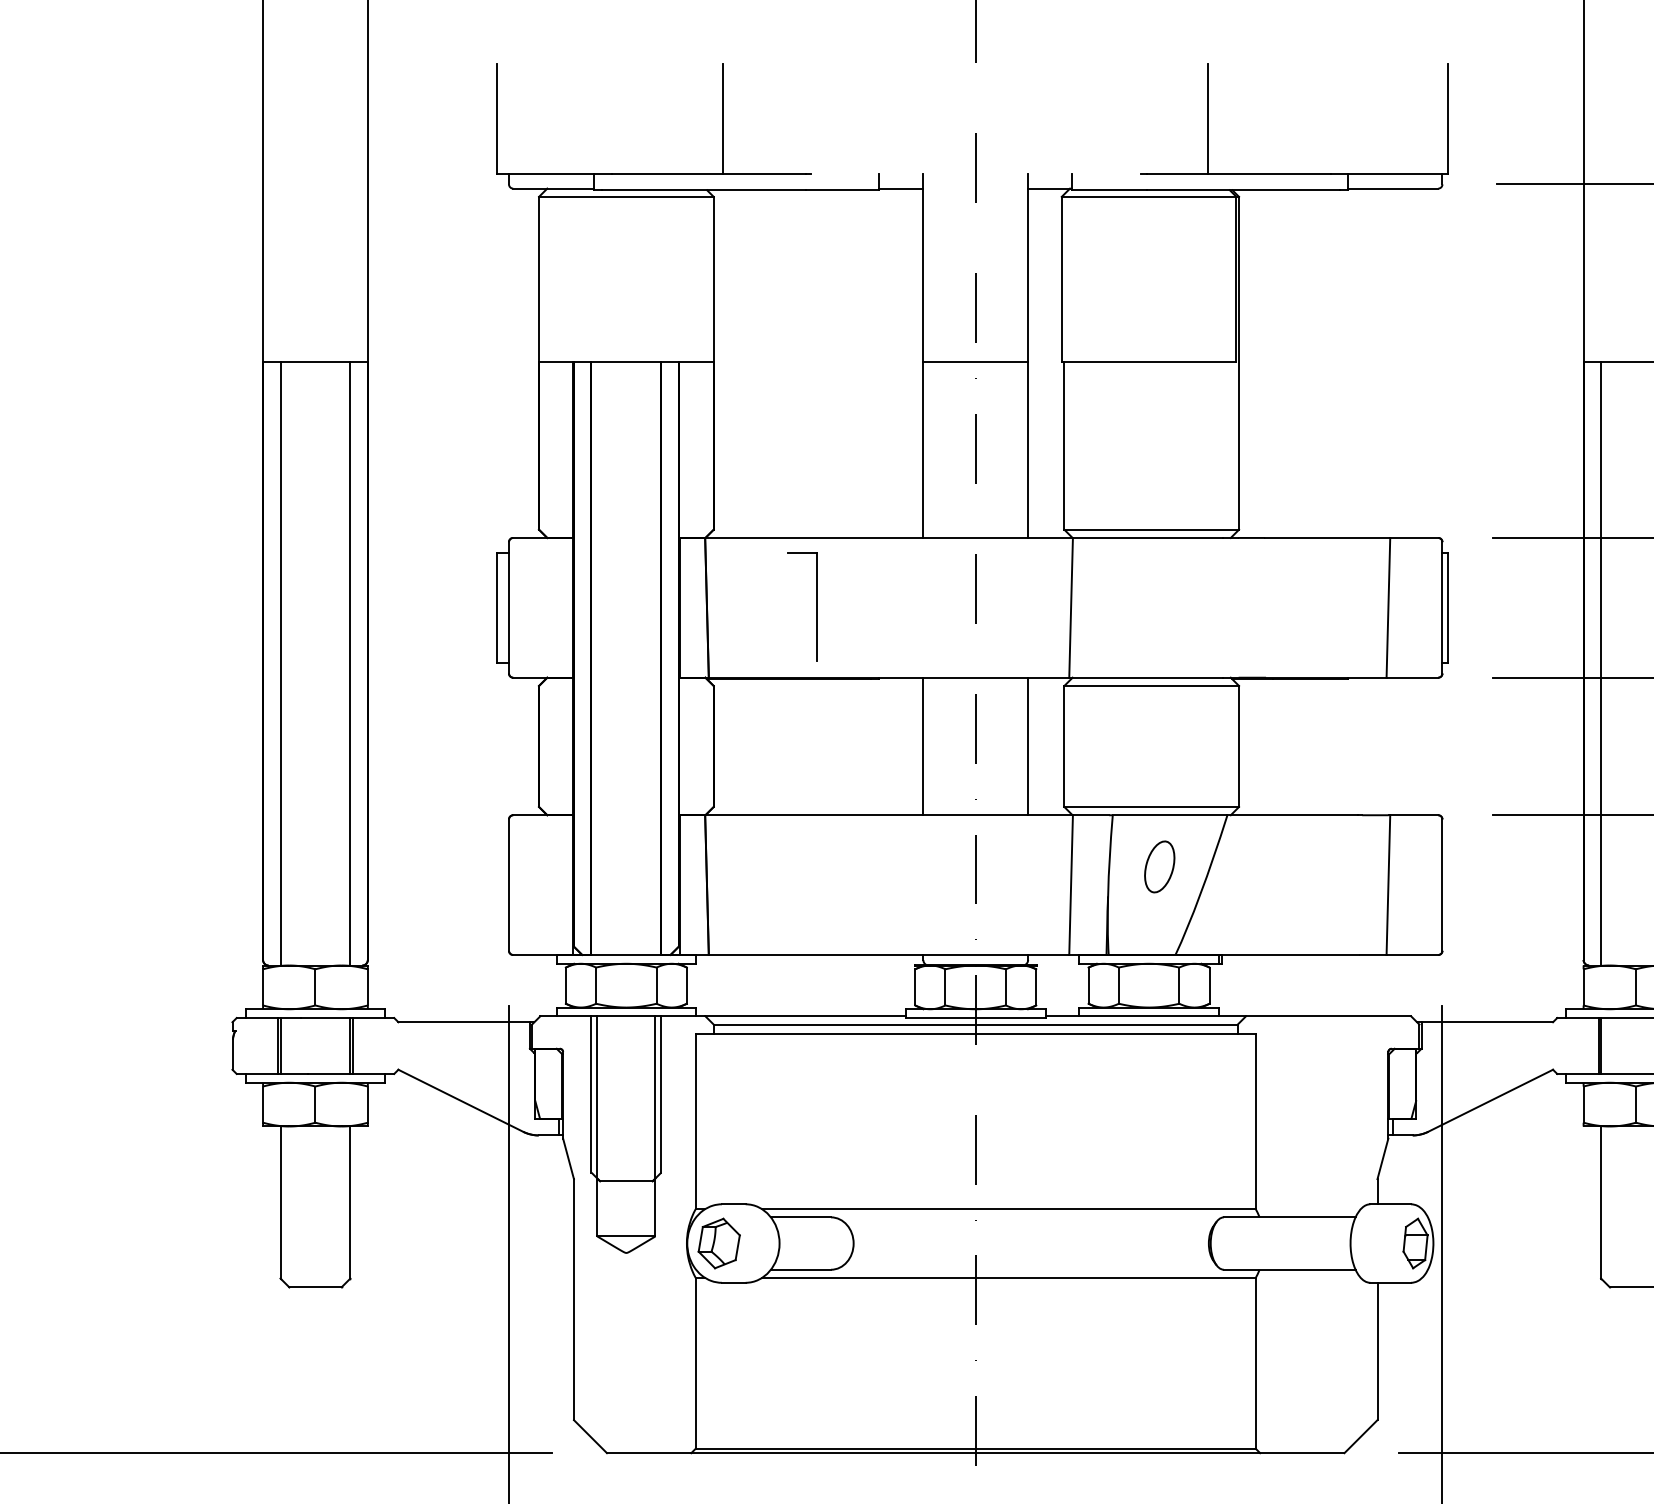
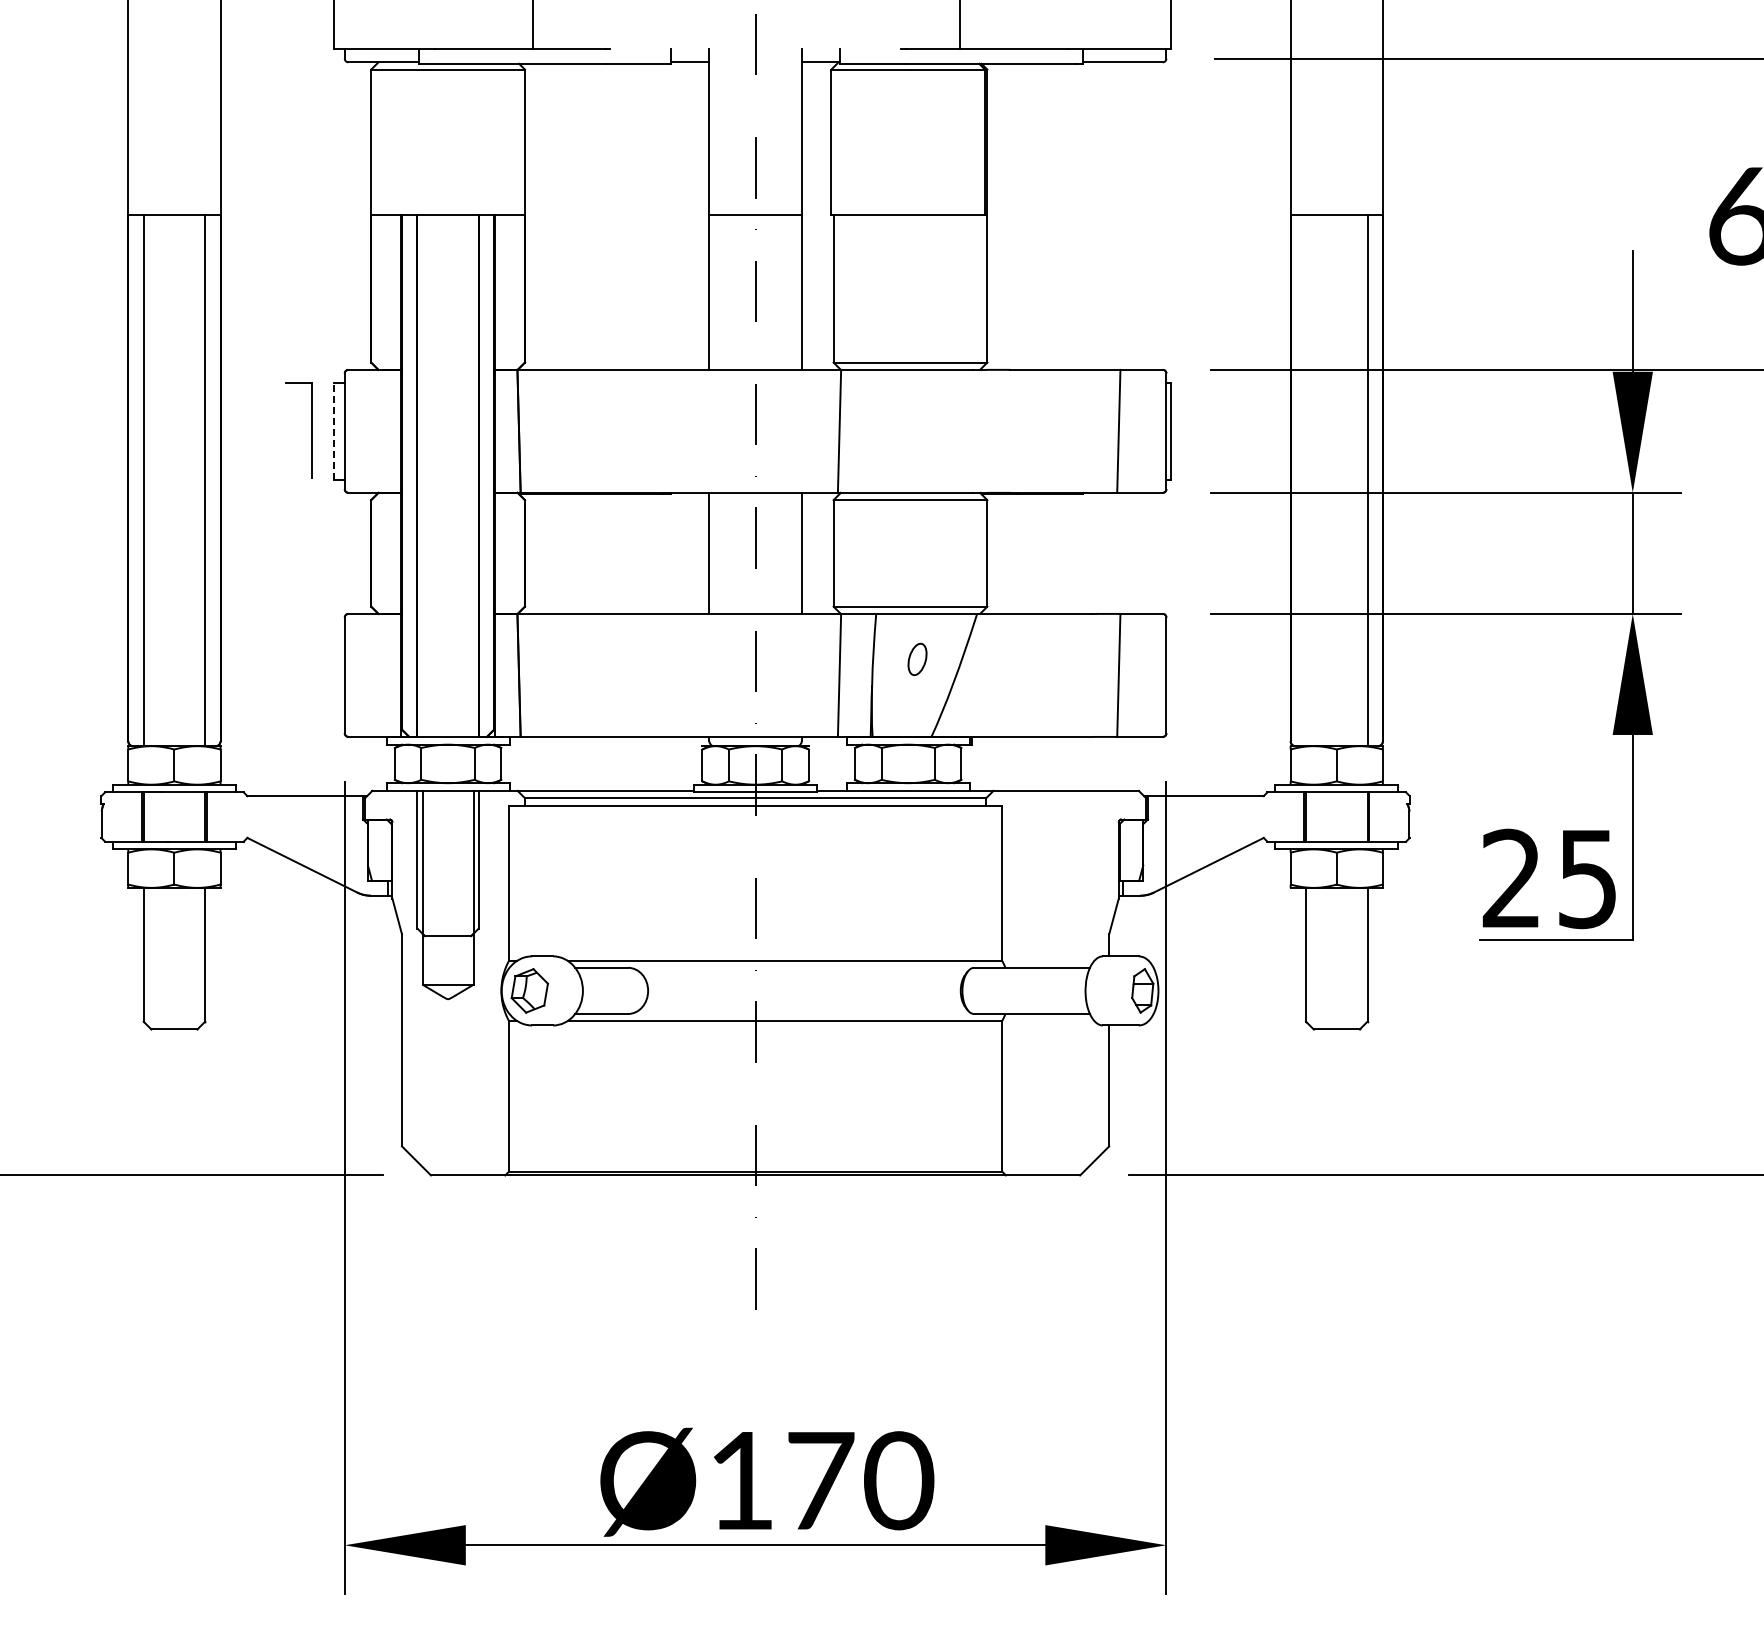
line: (496, 606) -> (333, 430), solid -> dashed
part: (816, 606) -> (311, 430), moved
line: (1601, 663) -> (1306, 480), removed
part: (1159, 867) -> (917, 659), size x0.7

